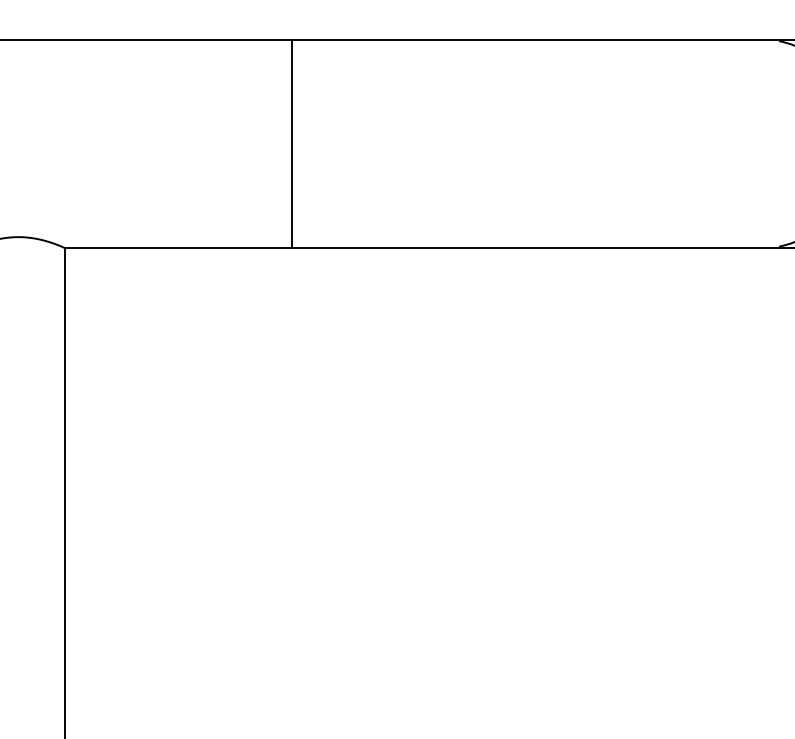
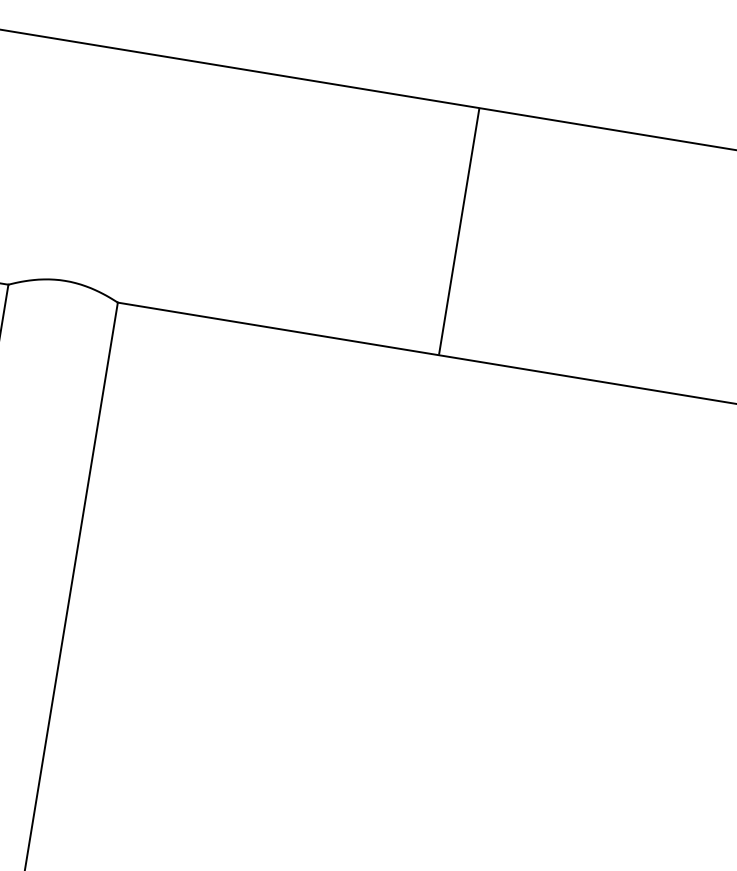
line: (291, 143) -> (458, 231), moved

